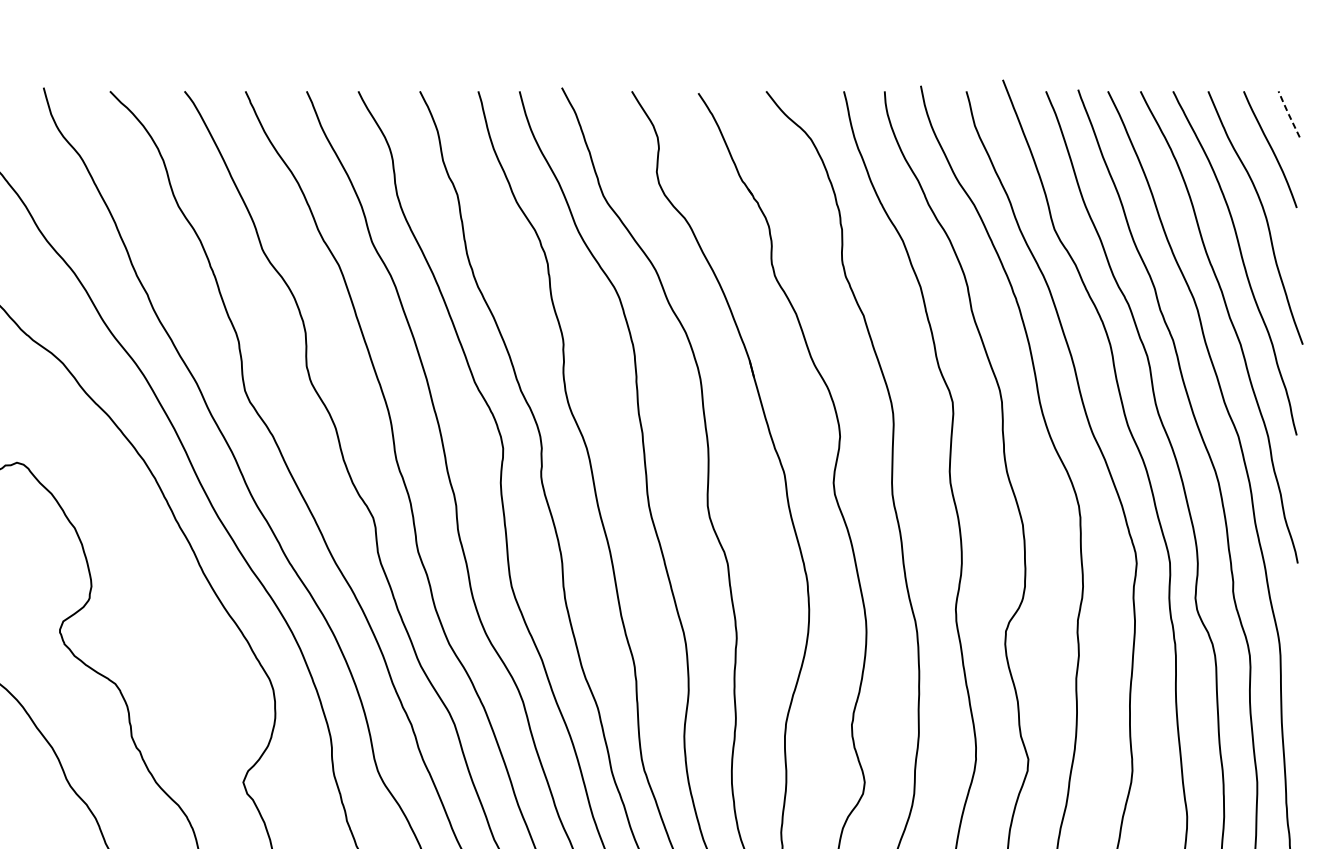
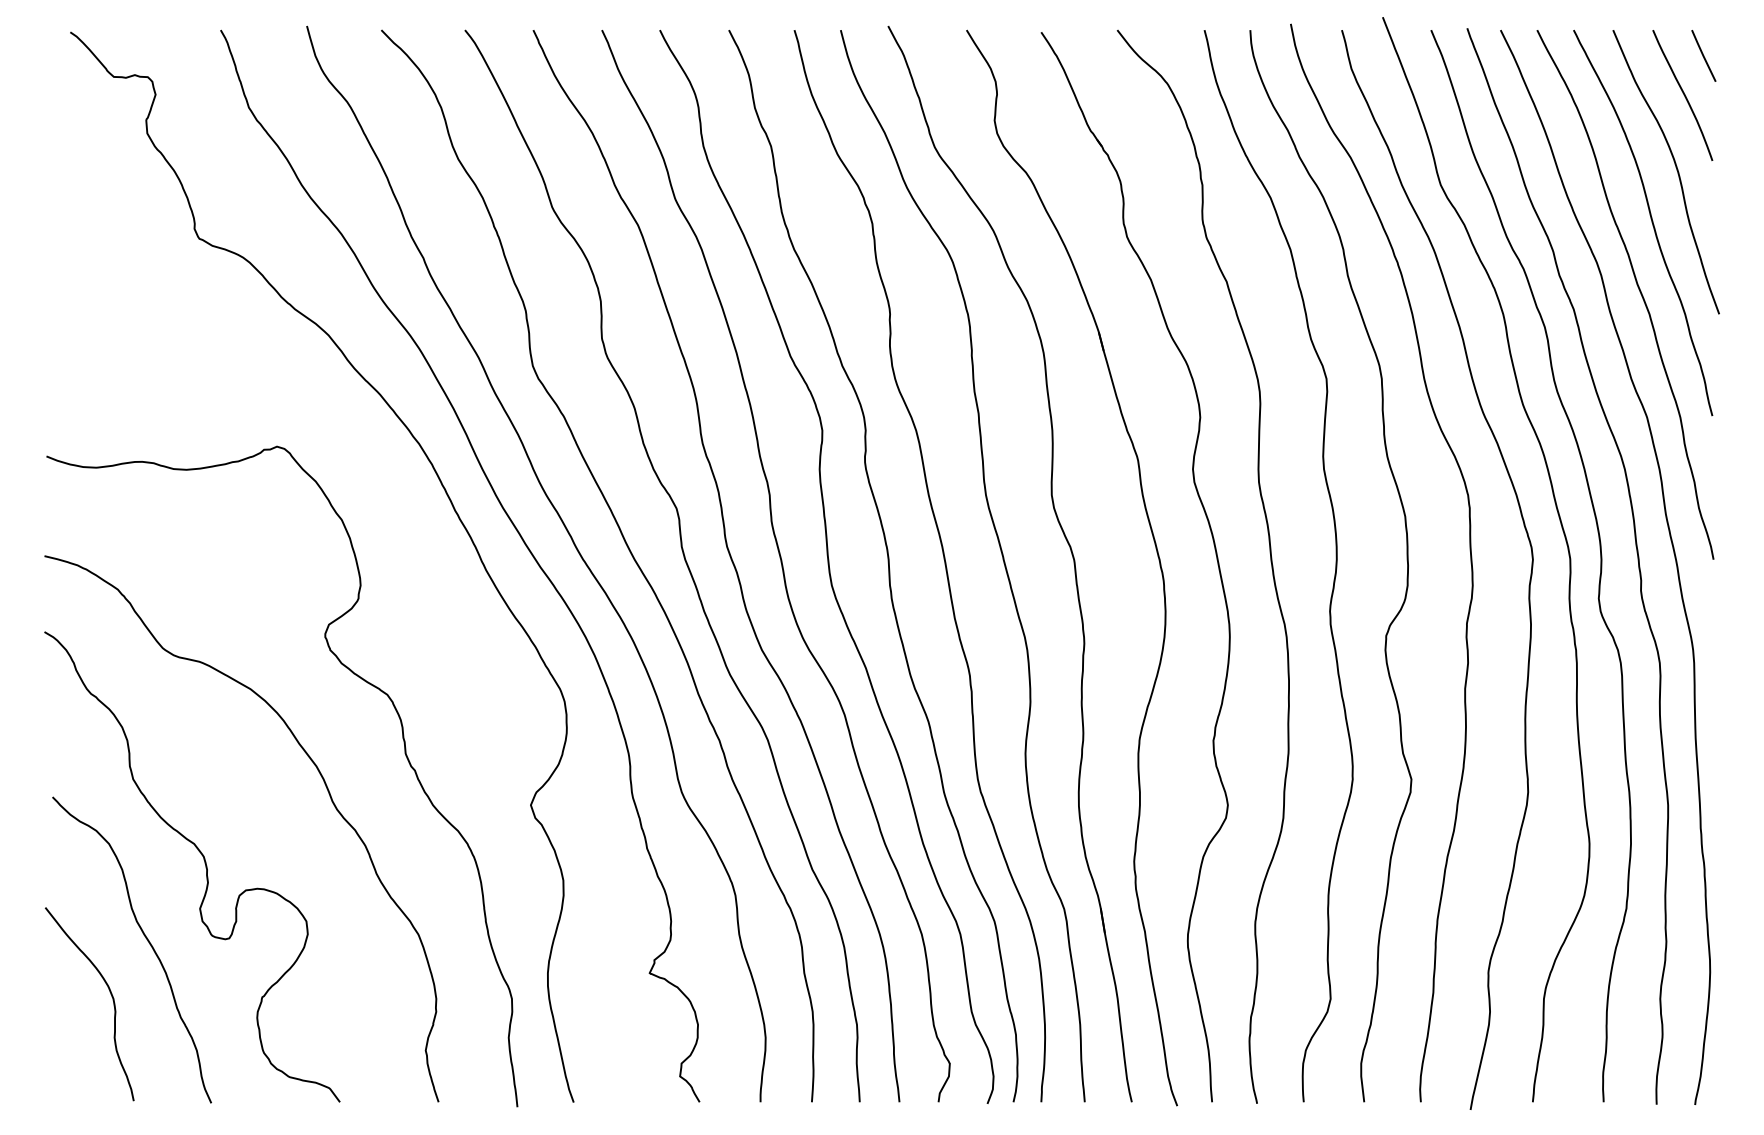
line: (1288, 113) -> (1703, 55), dashed -> solid

